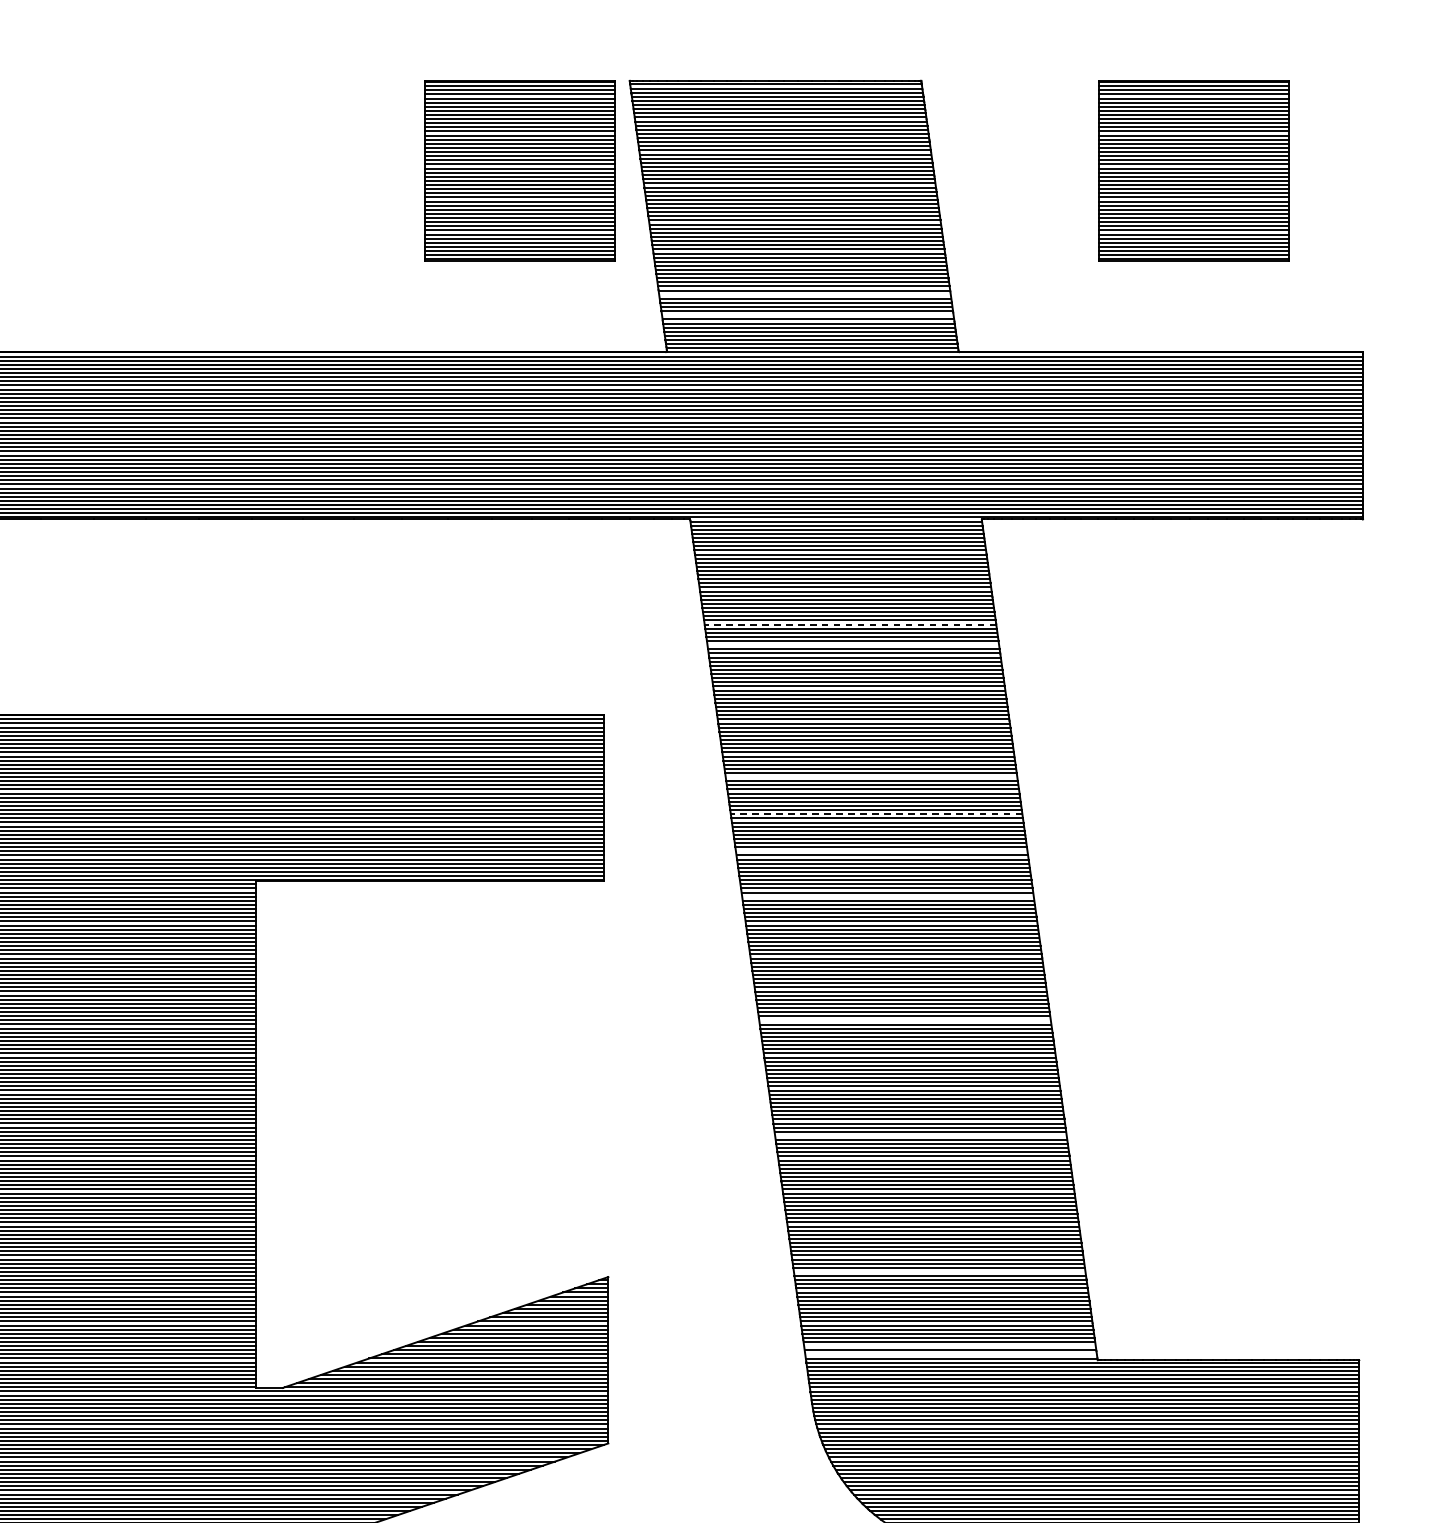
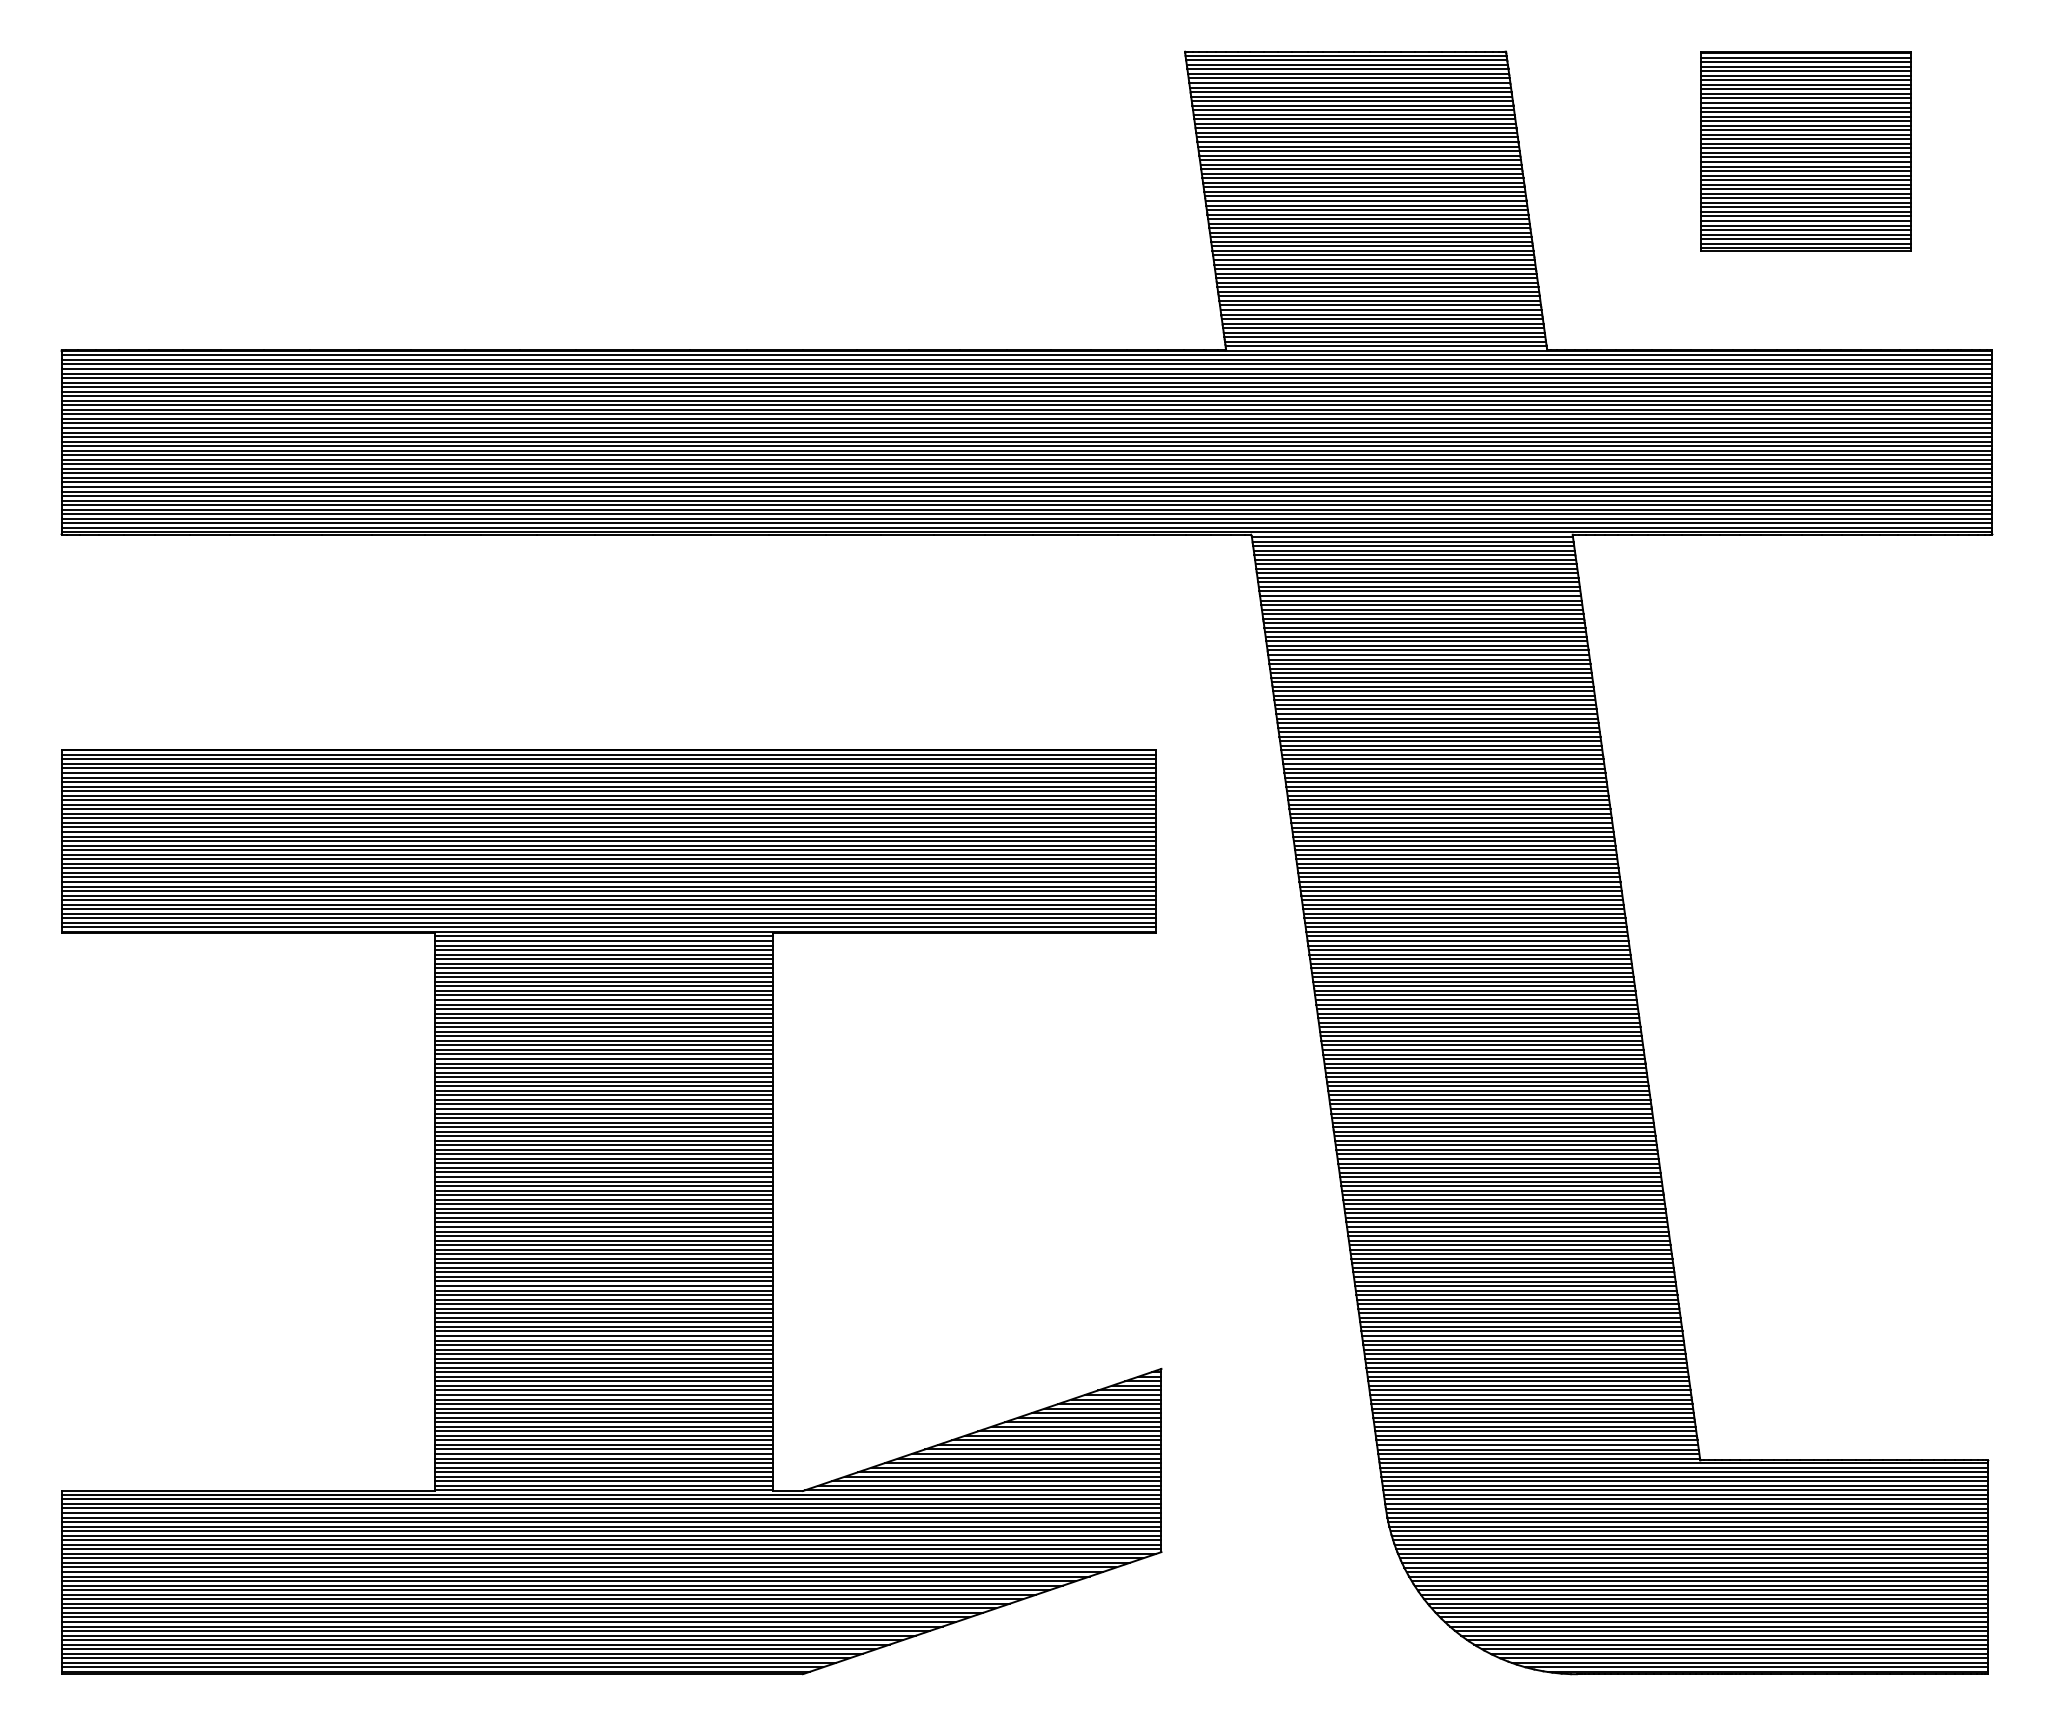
part: (519, 171) -> (1063, 151), removed
line: (804, 294) -> (1377, 287), added
line: (807, 314) -> (1380, 309), added
line: (850, 624) -> (1428, 650), dashed -> solid
line: (852, 645) -> (1430, 673), added
line: (870, 777) -> (1450, 818), added
line: (876, 814) -> (1456, 859), dashed -> solid
line: (881, 851) -> (1462, 900), added
line: (887, 897) -> (1468, 950), added
line: (904, 1020) -> (1487, 1086), added
line: (920, 1135) -> (1505, 1213), added
line: (938, 1272) -> (1525, 1363), added
line: (949, 1345) -> (1537, 1444), added
line: (950, 1354) -> (1538, 1454), added

